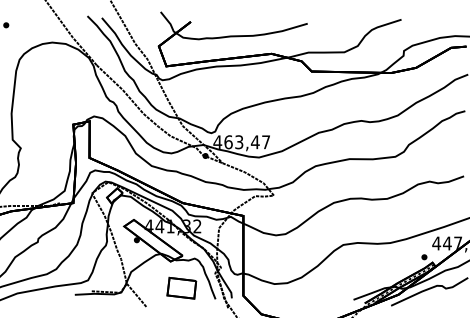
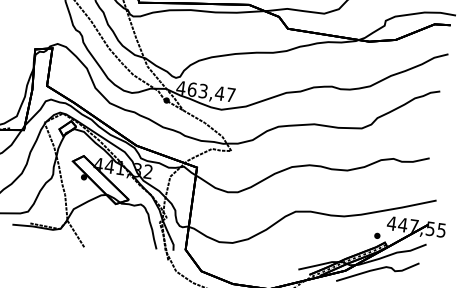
part: (181, 287) -> (123, 232), removed

